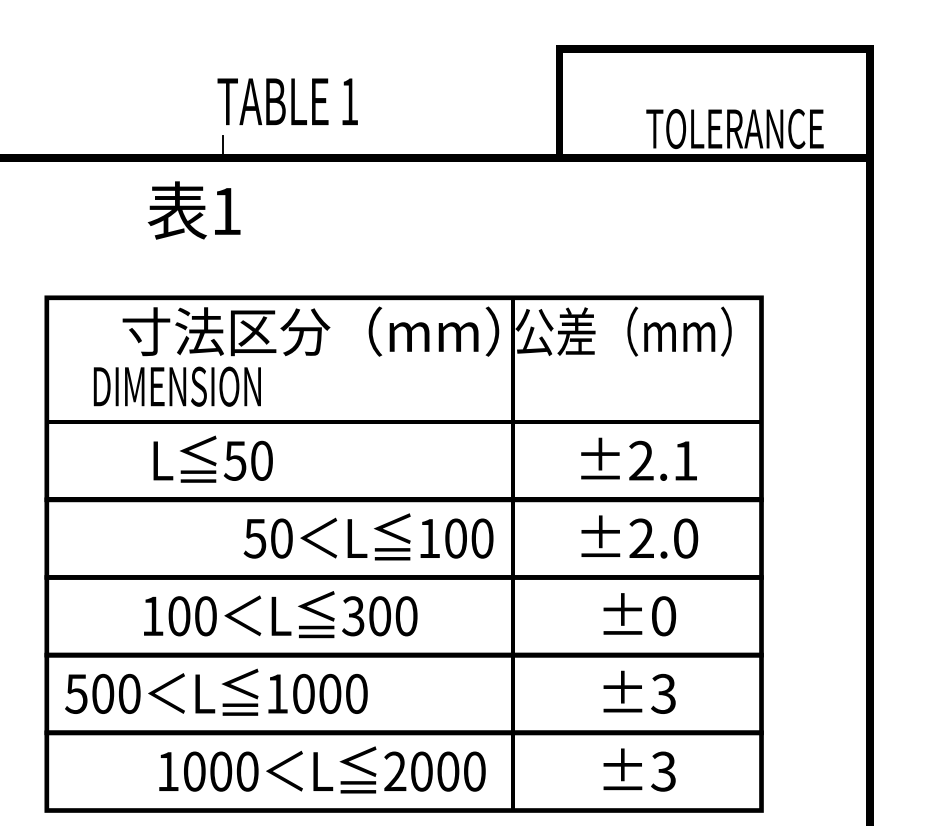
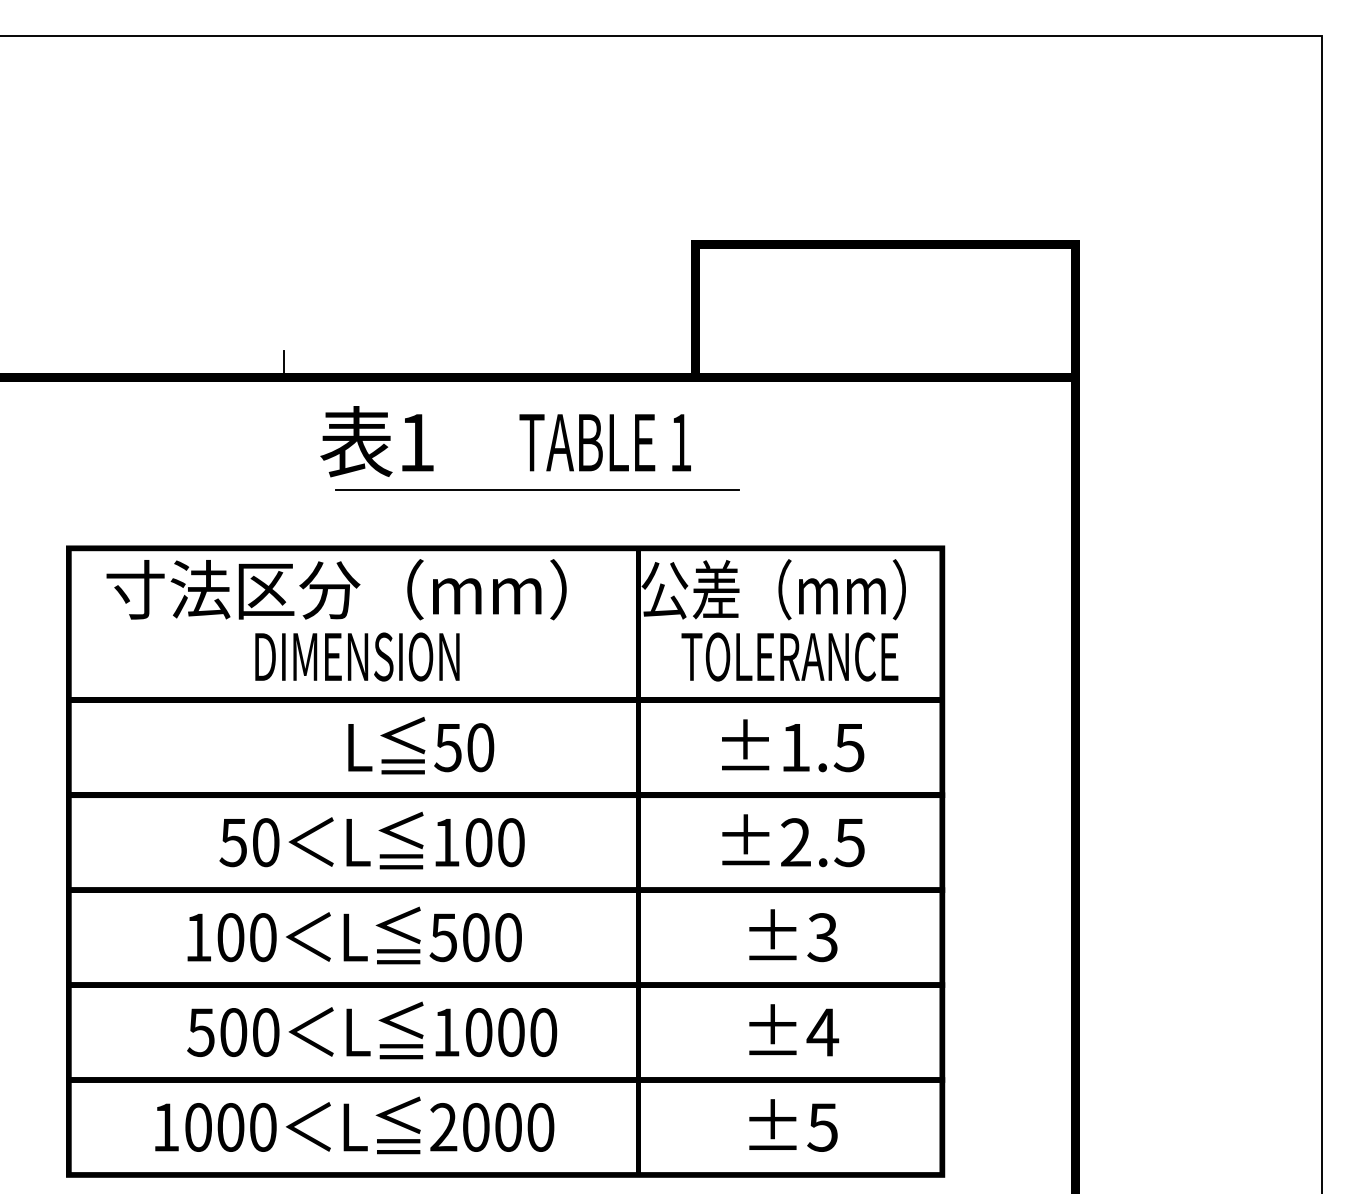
text: (287, 101) -> (604, 442), moved
text: (734, 128) -> (789, 656), moved
text: (193, 210) -> (376, 441), moved
line: (429, 250) -> (536, 490), added
text: (310, 331) -> (336, 589), moved
text: (177, 386) -> (357, 656), moved
text: (213, 459) -> (421, 745), moved
text: (663, 460) -> (822, 747), ±2.1 -> ±1.5
text: (368, 536) -> (371, 840), moved
text: (685, 538) -> (849, 842), ±2.0 -> ±2.5
text: (352, 616) -> (442, 937), 300 -> 500
text: (663, 616) -> (822, 937), ±0 -> ±3
text: (216, 692) -> (372, 1030), moved
text: (663, 693) -> (822, 1032), ±3 -> ±4
text: (322, 770) -> (354, 1125), moved
text: (663, 771) -> (822, 1127), ±3 -> ±5

